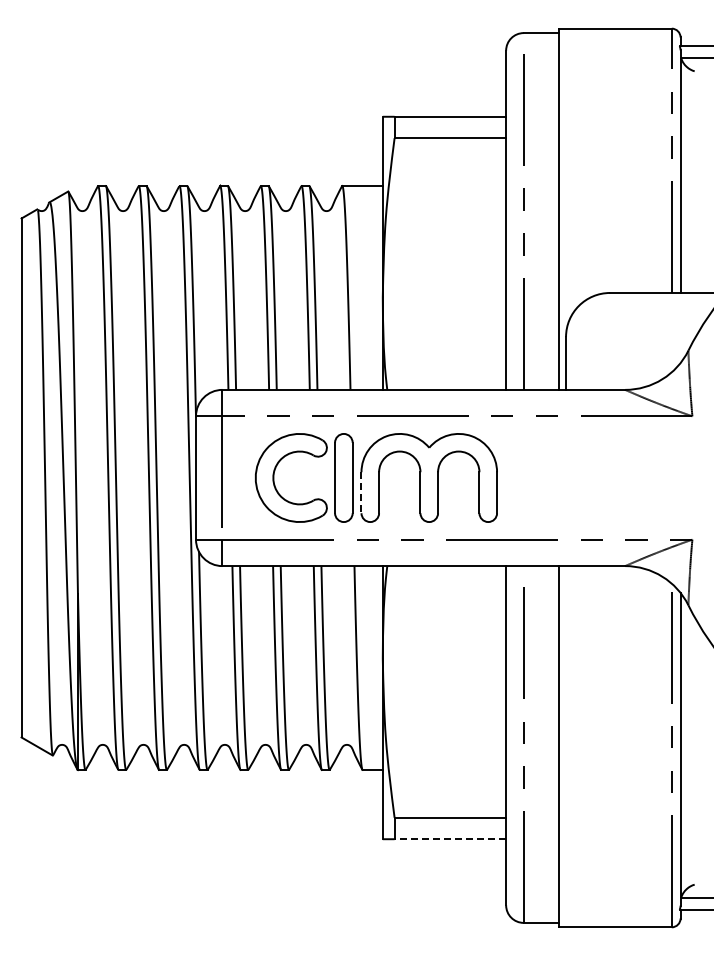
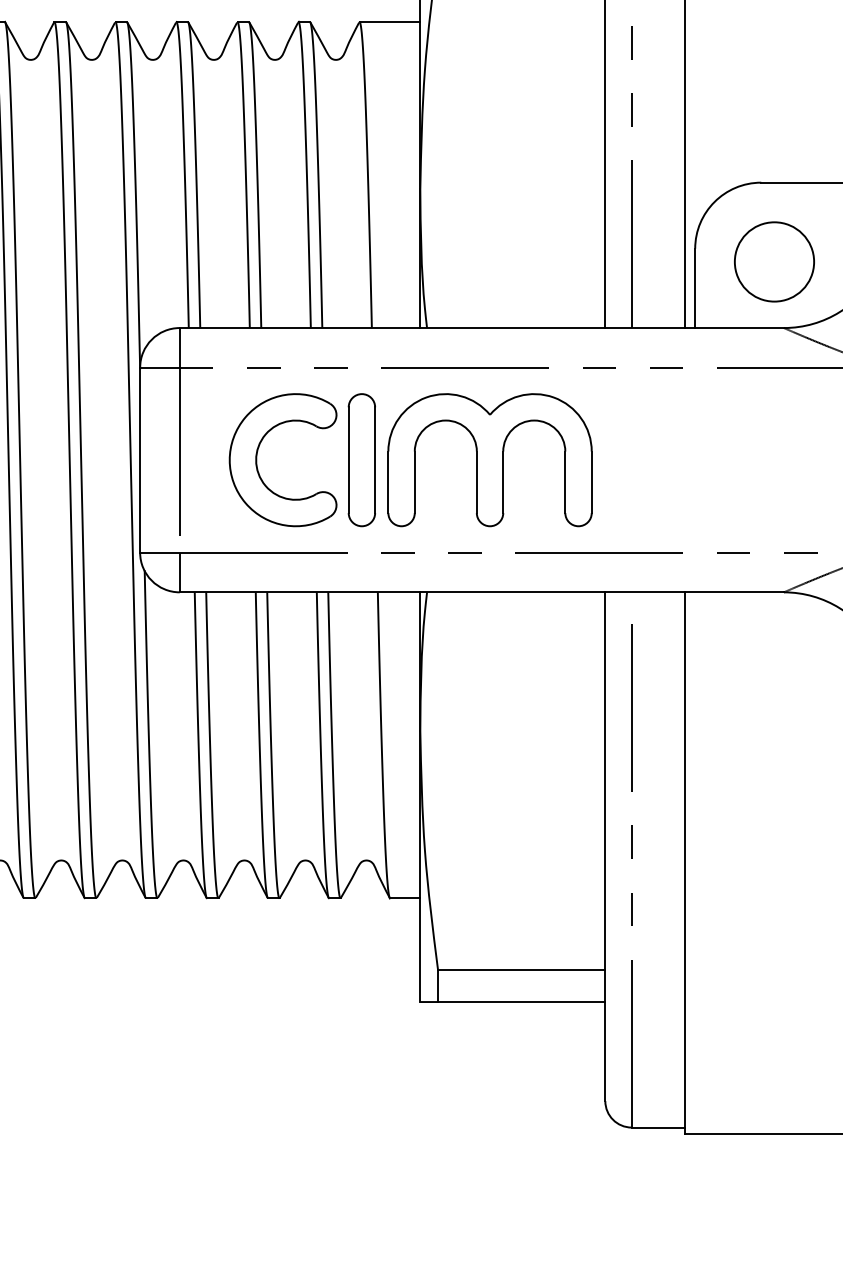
circle: (618, 345) -> (773, 261), added
line: (361, 493) -> (388, 483), dashed -> solid
line: (450, 839) -> (521, 1002), dashed -> solid

